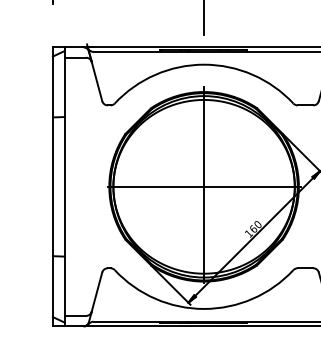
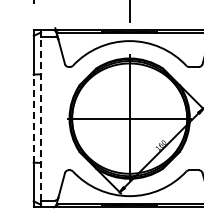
line: (52, 186) -> (33, 118), solid -> dashed
line: (65, 186) -> (41, 118), solid -> dashed

